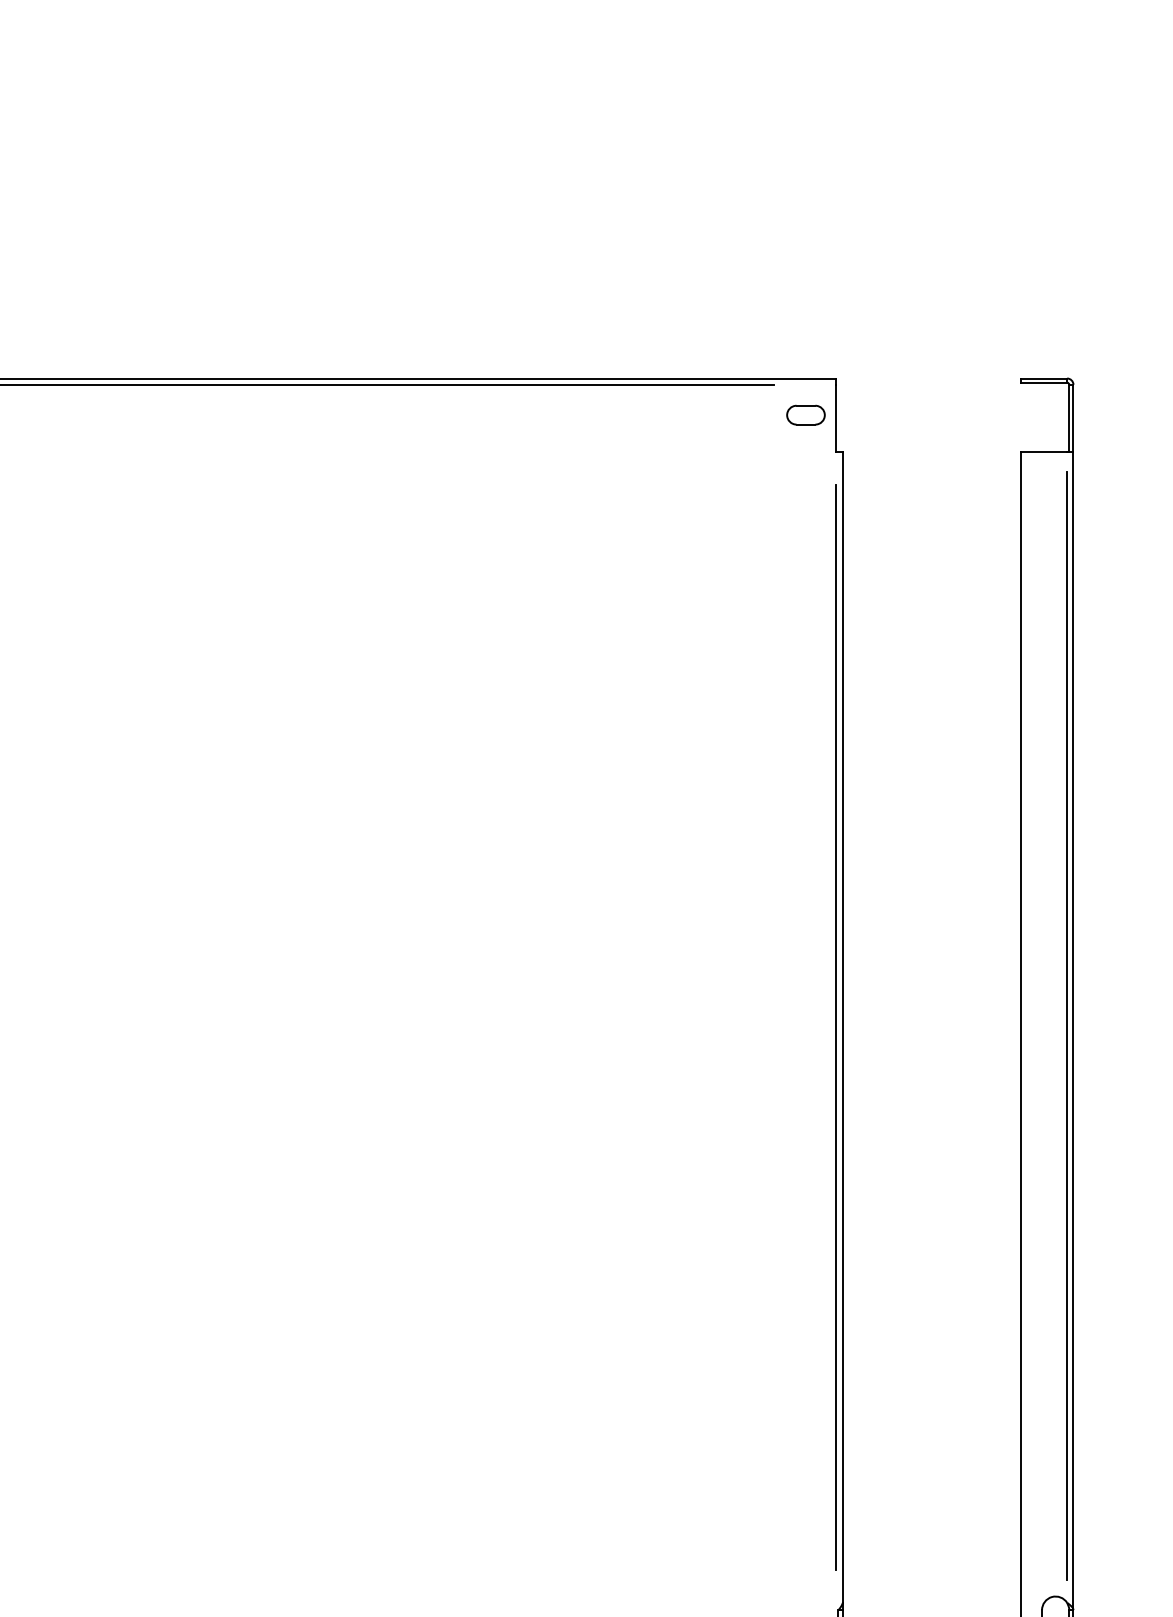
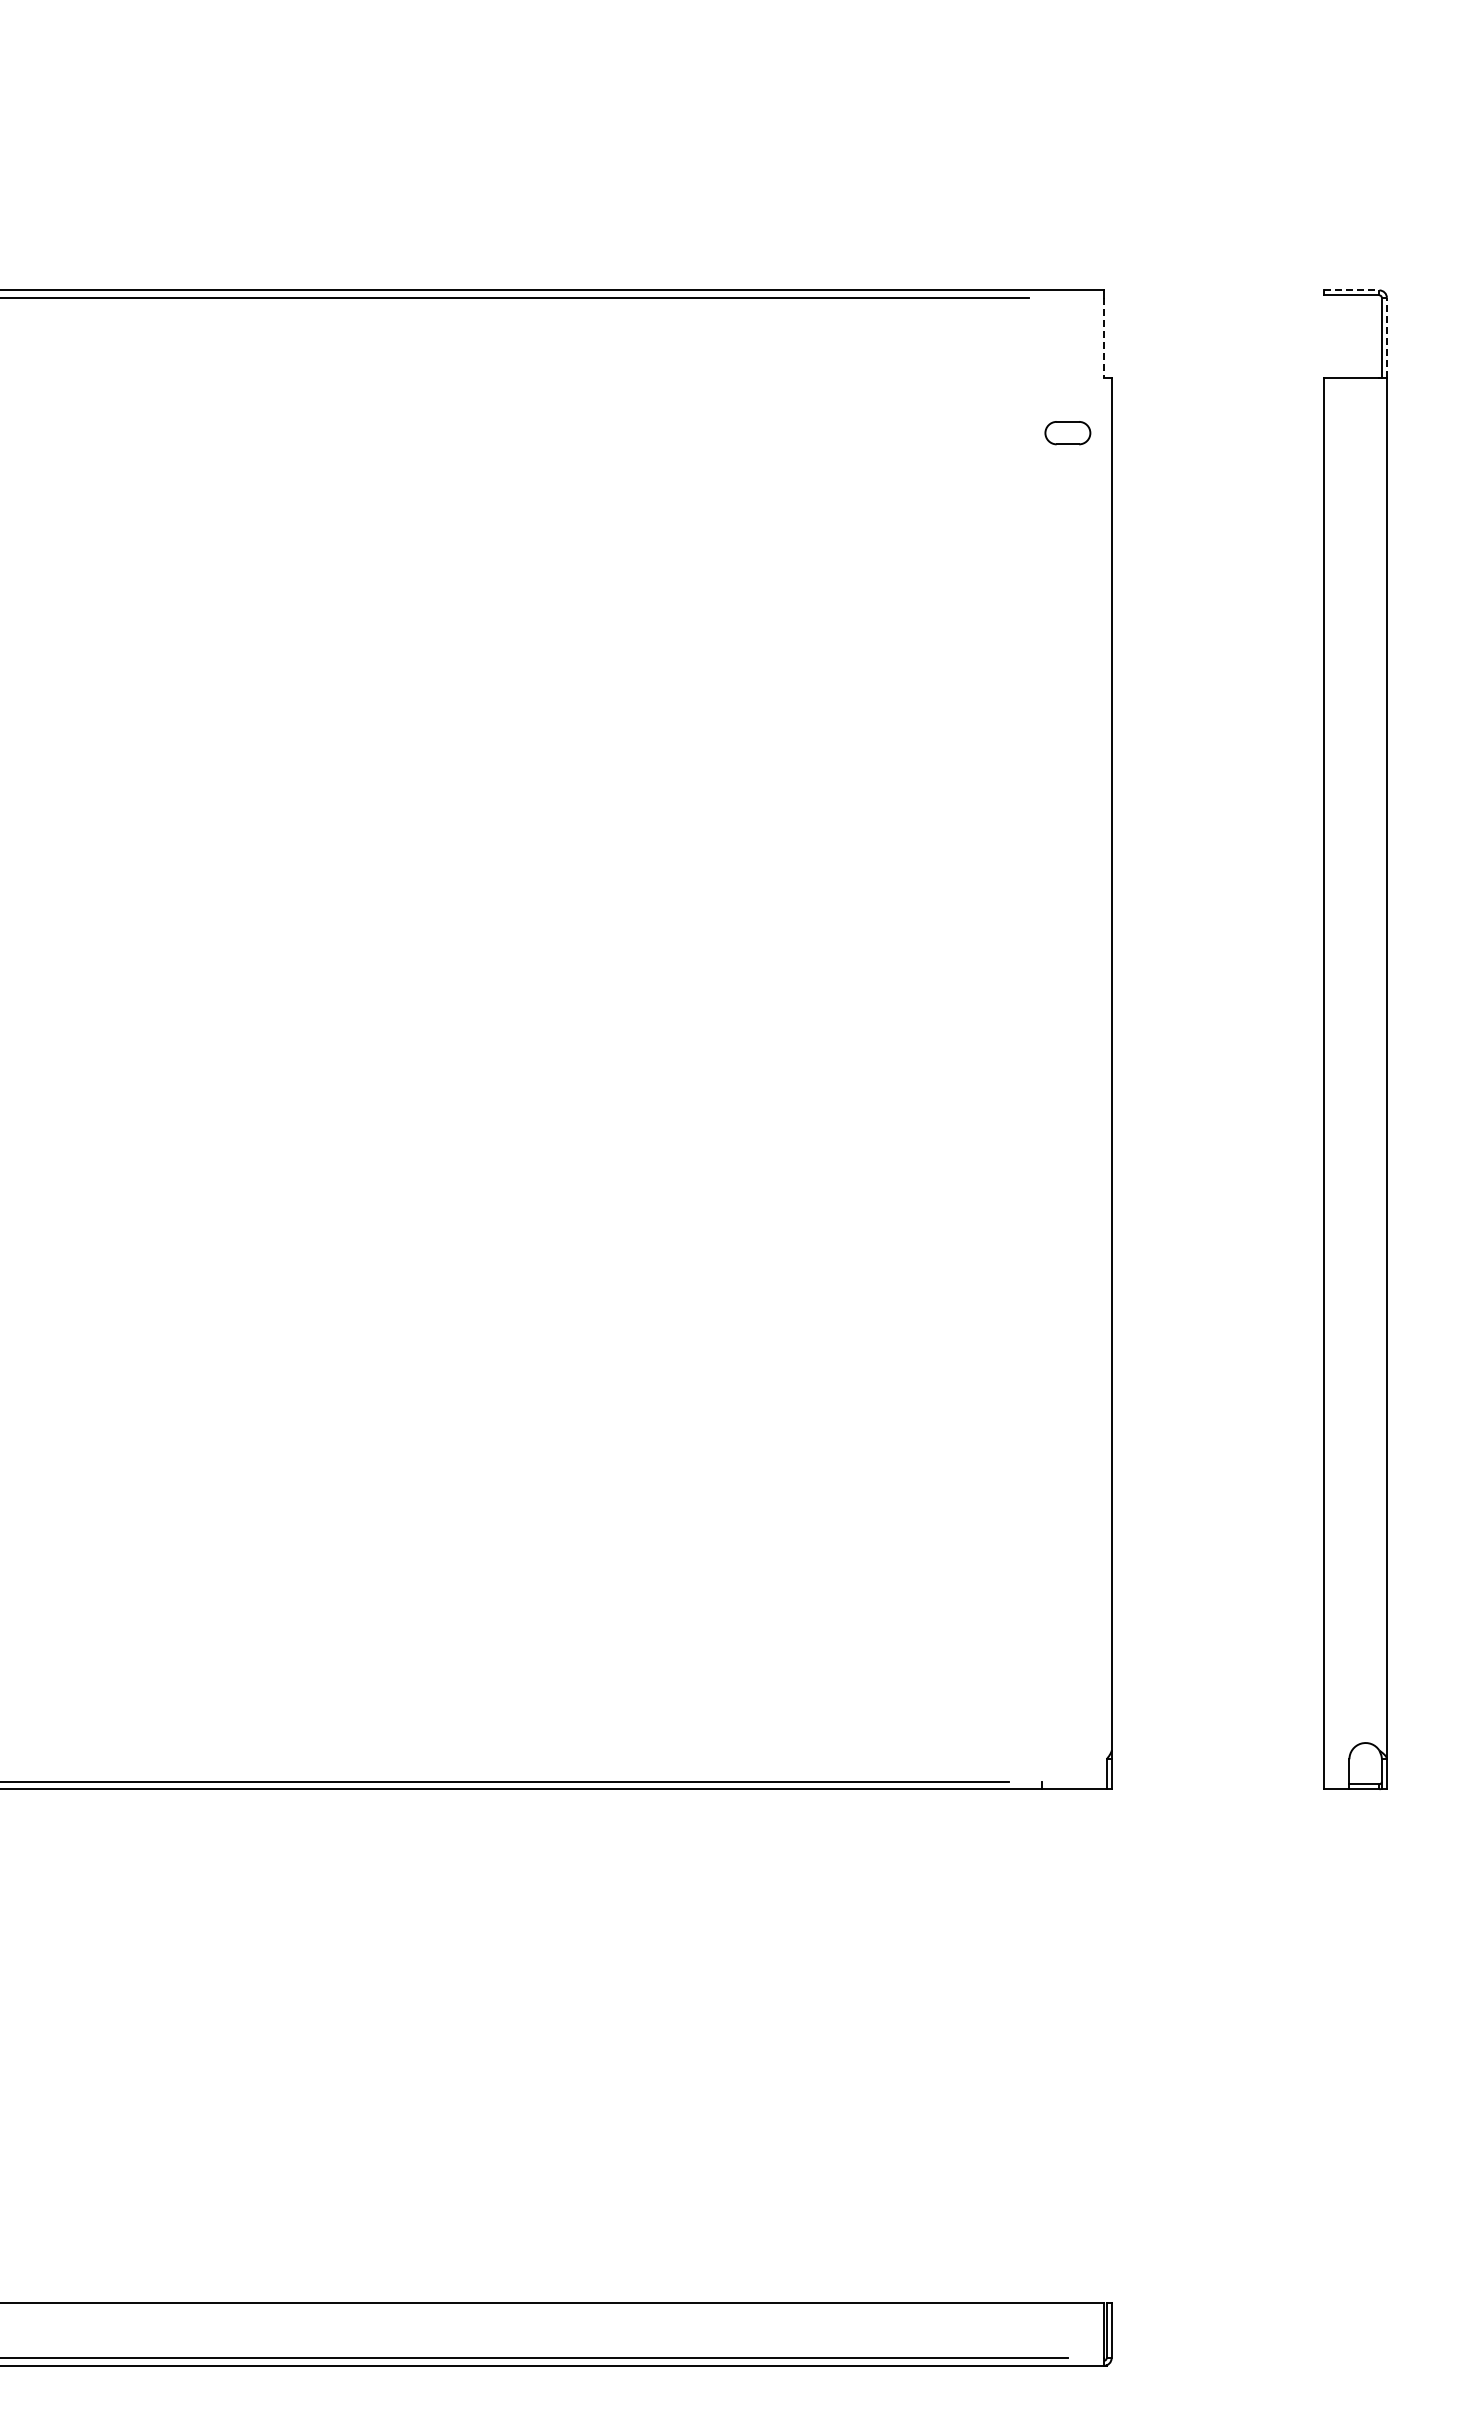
line: (1044, 378) -> (1352, 290), solid -> dashed
part: (805, 415) -> (1067, 433), moved
line: (836, 418) -> (1104, 337), solid -> dashed
line: (1073, 418) -> (1386, 337), solid -> dashed
line: (1067, 1025) -> (1379, 1062), removed
line: (836, 1027) -> (1104, 1064), removed

